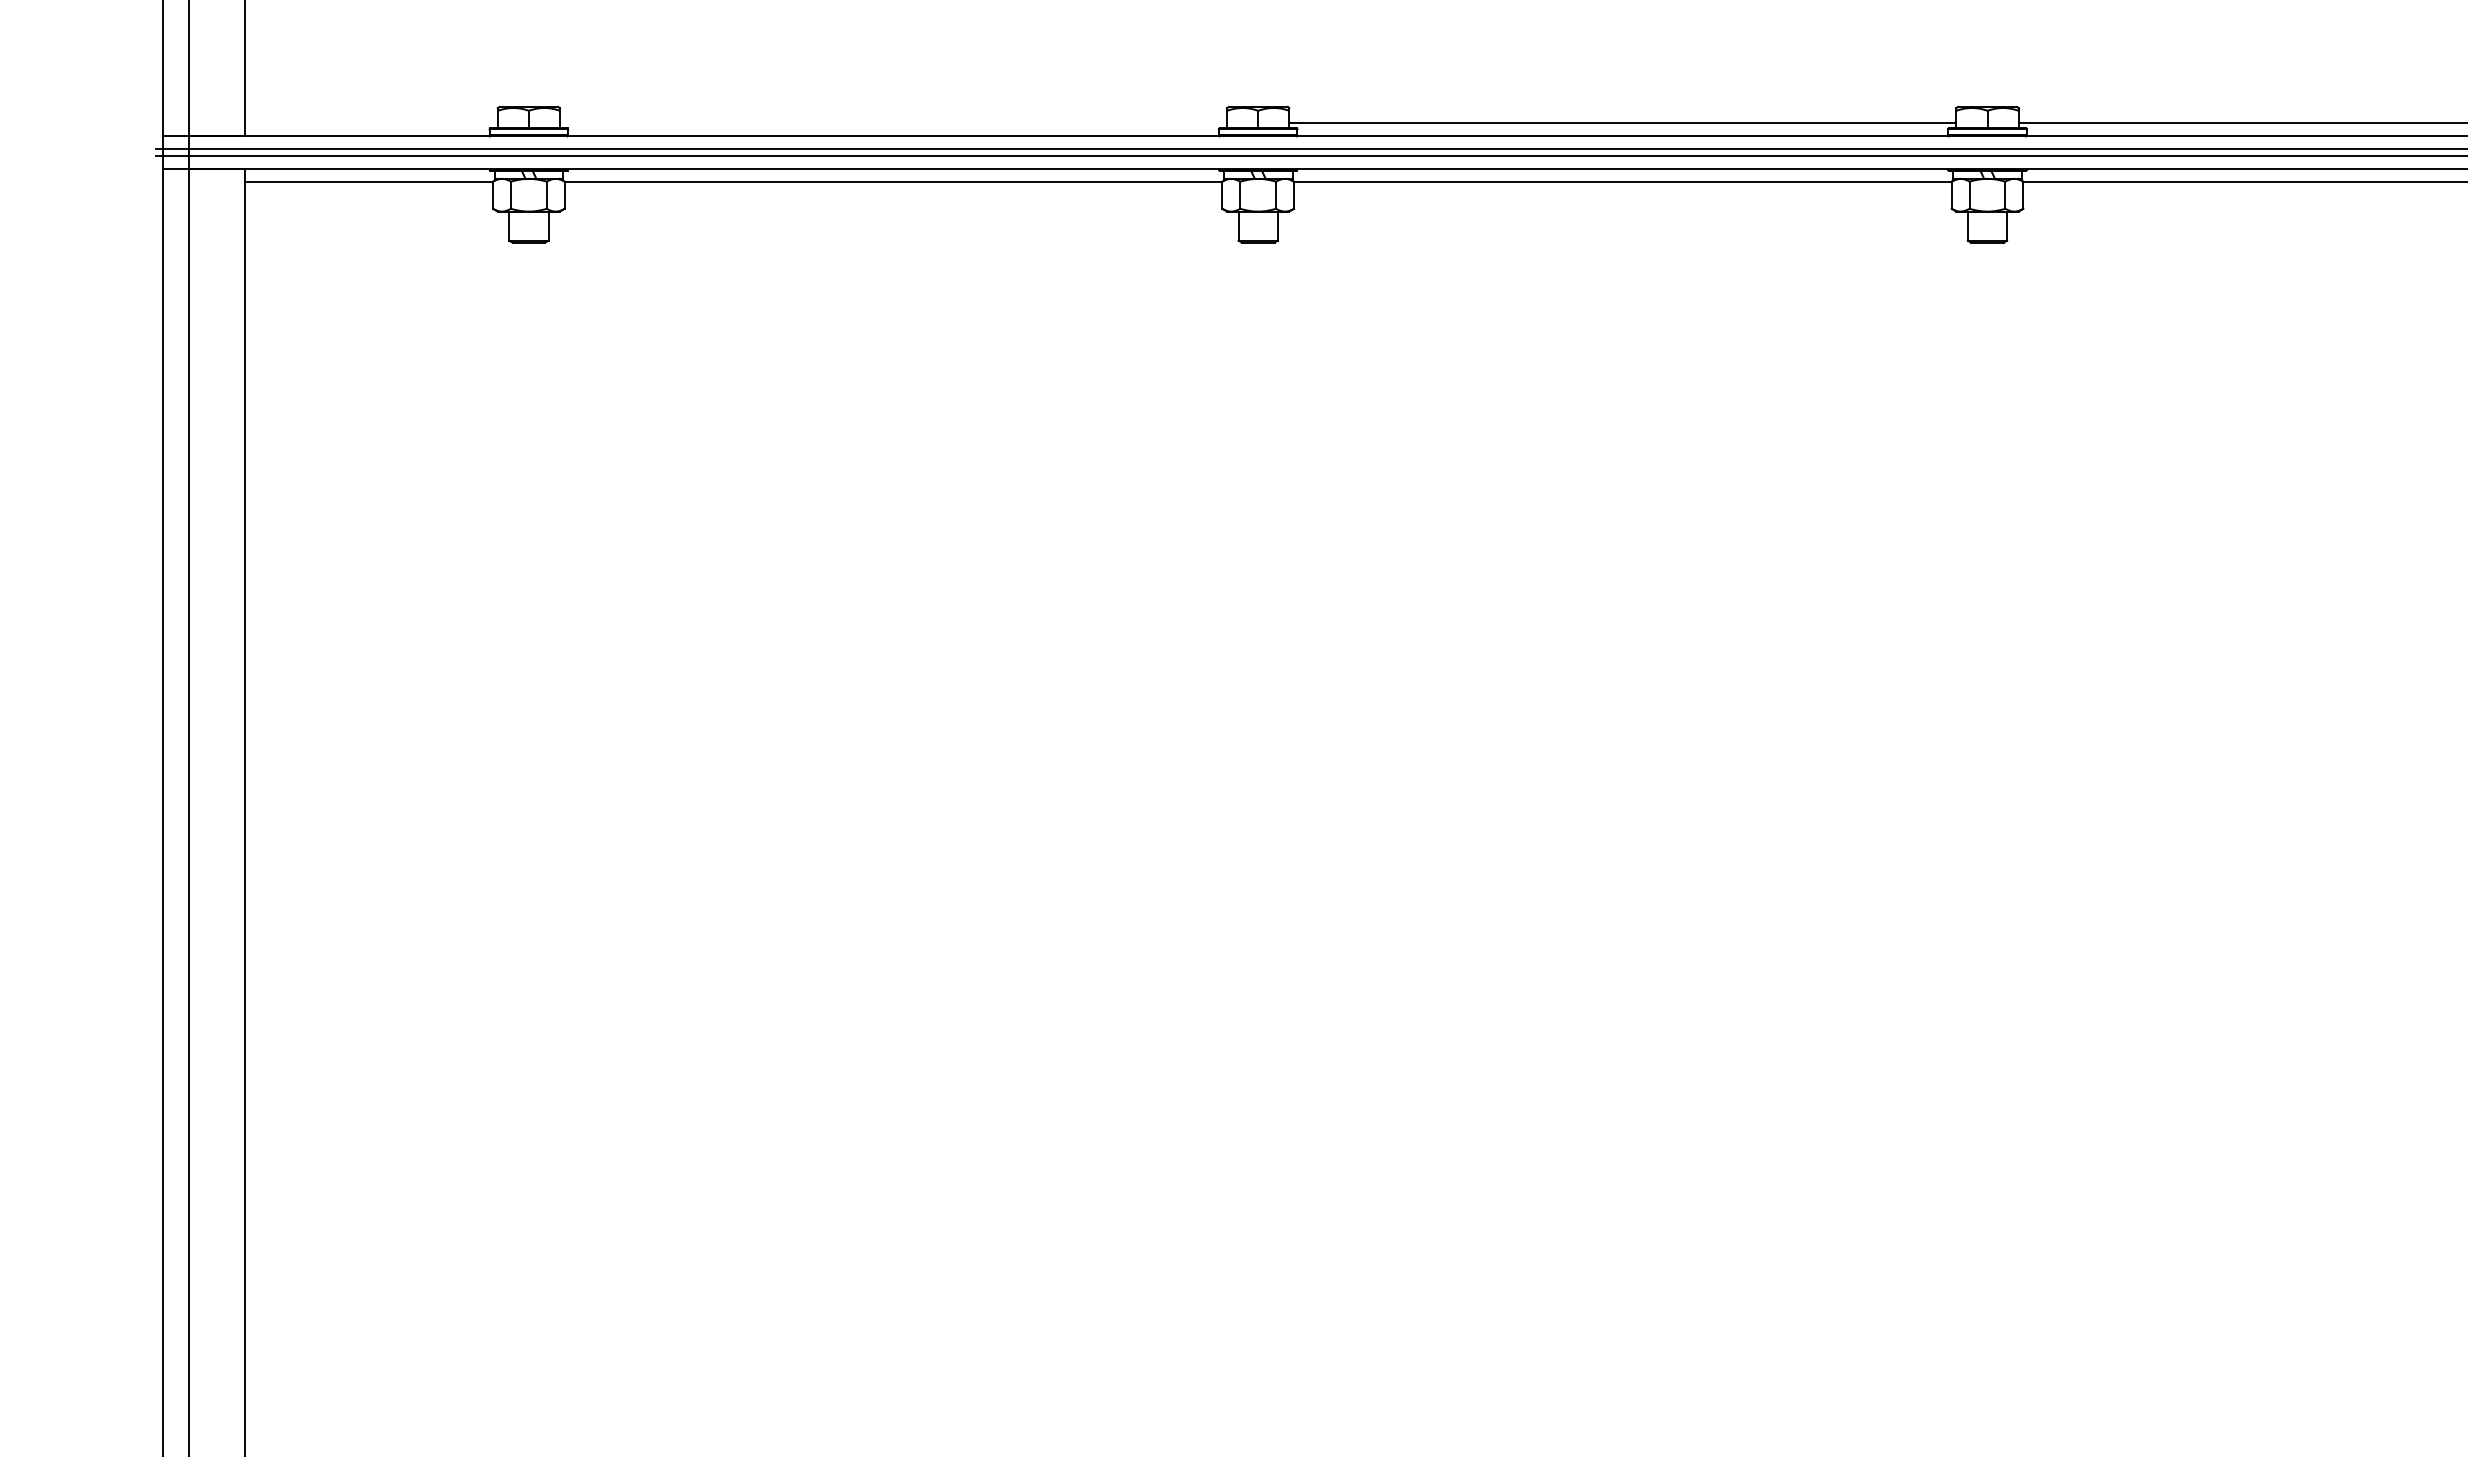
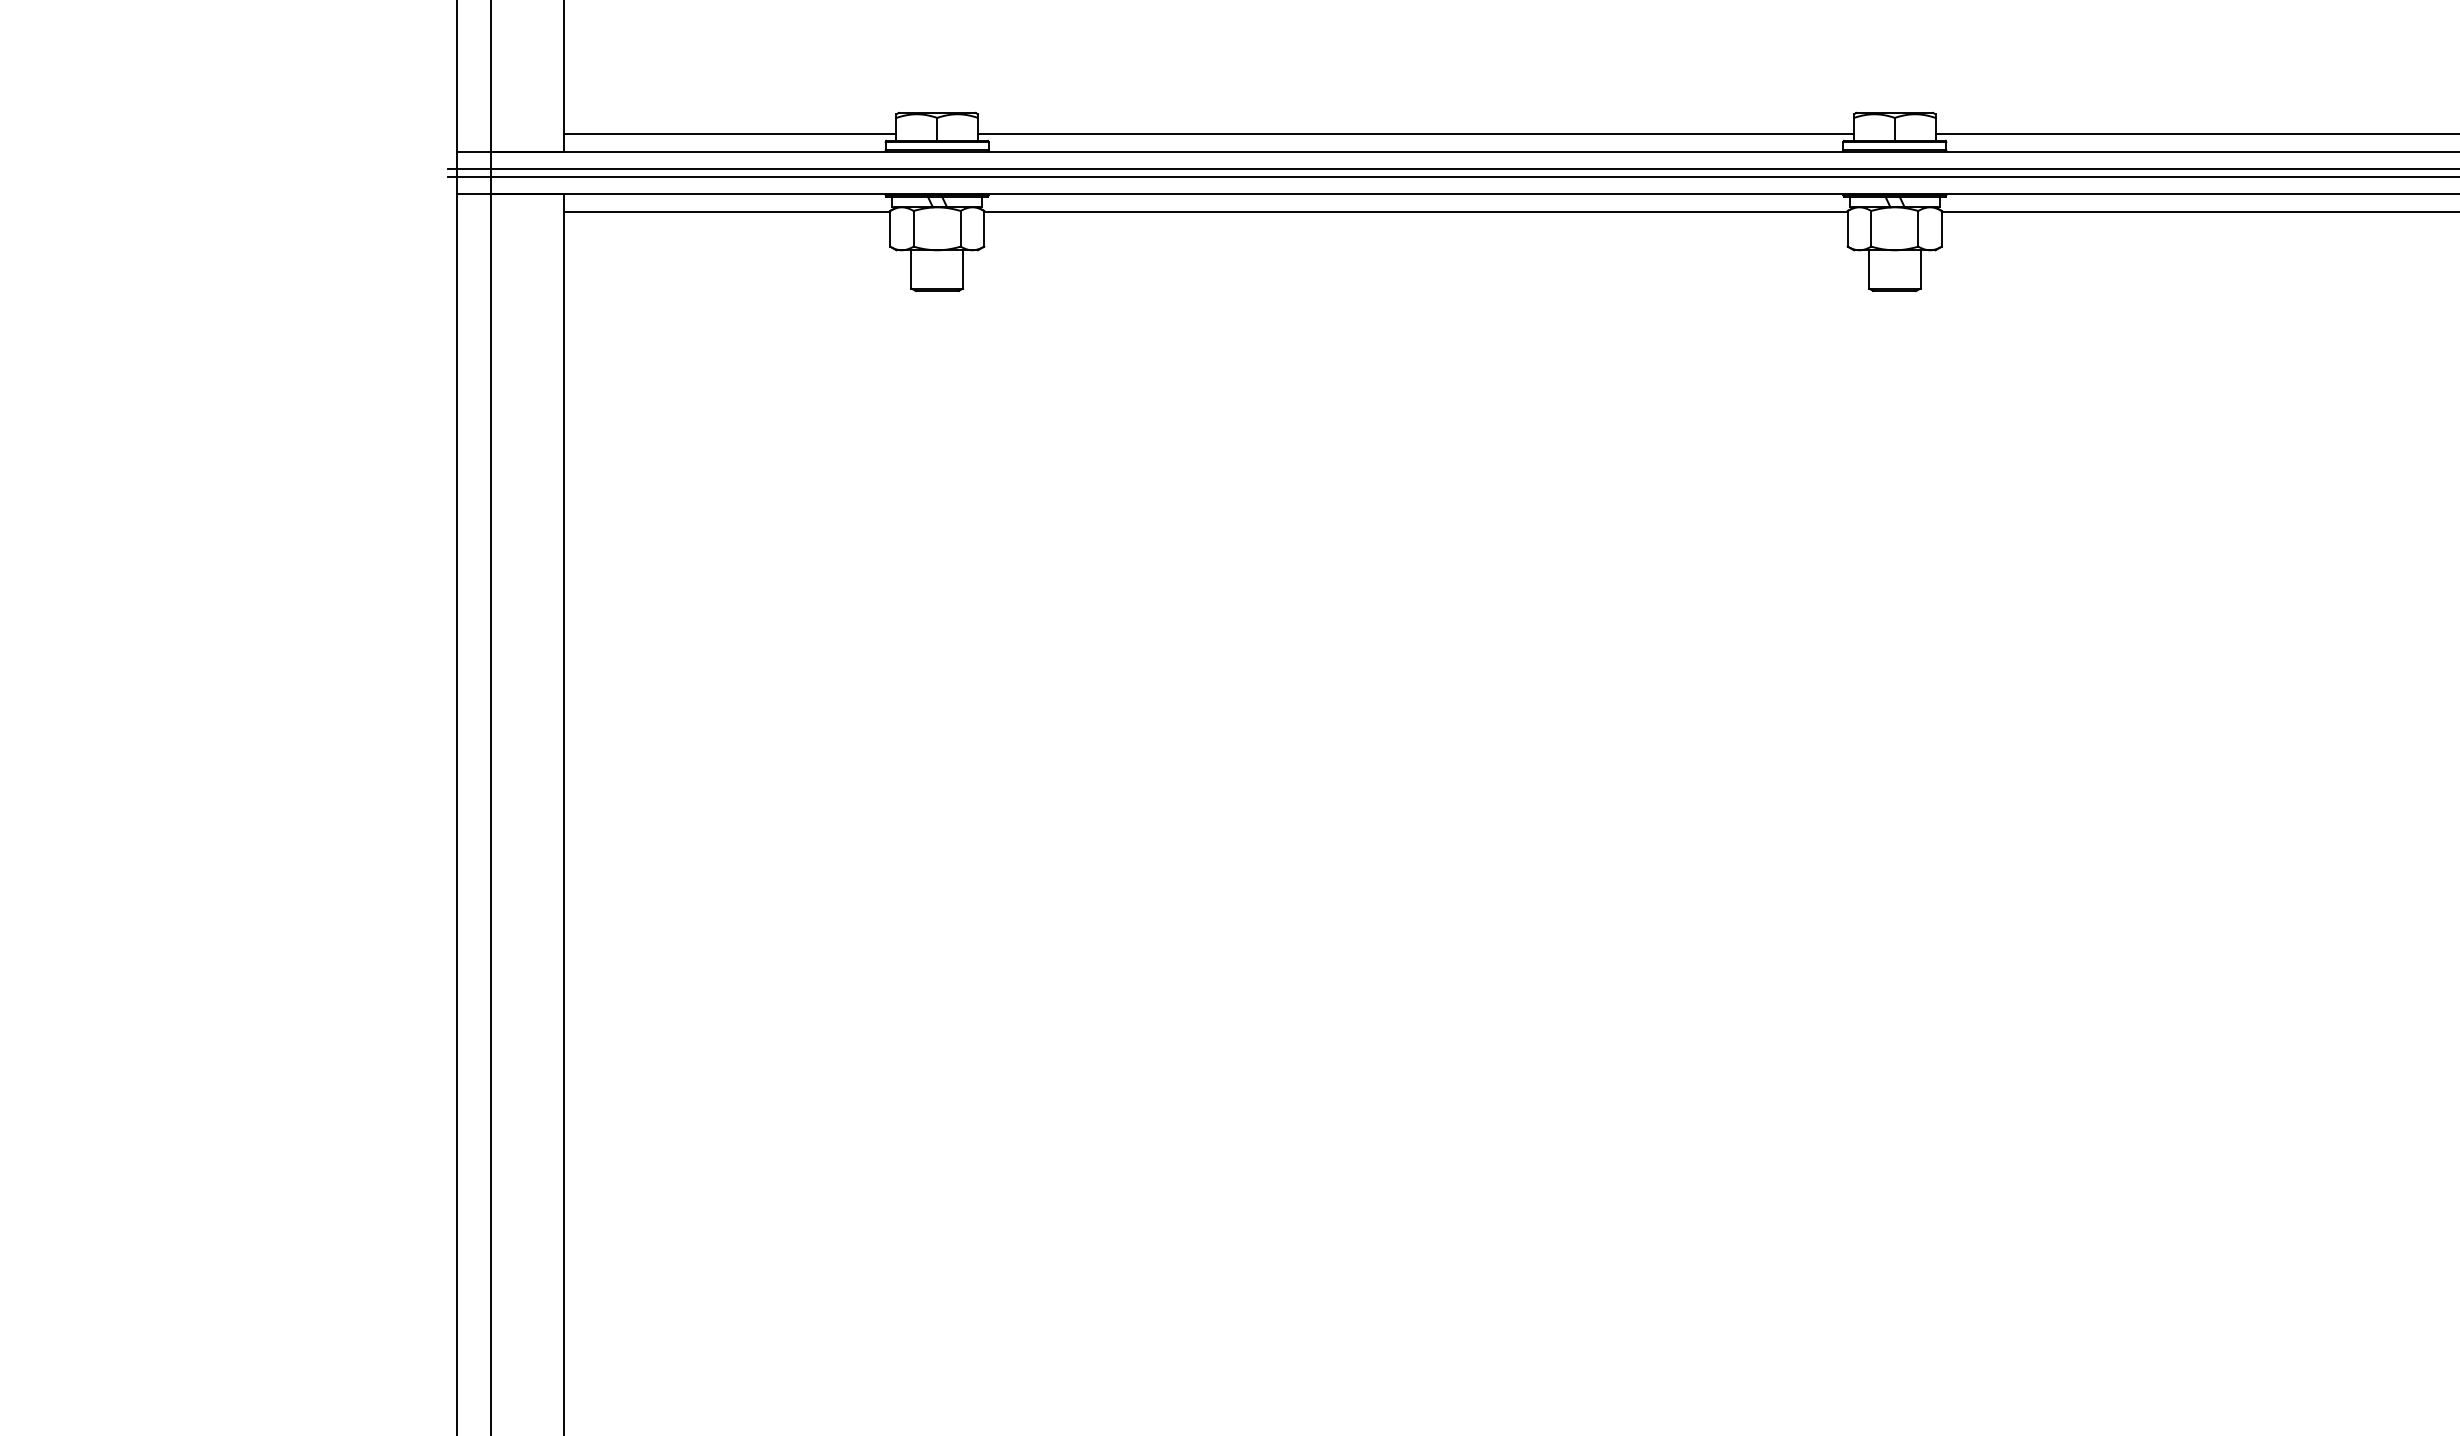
line: (370, 123) -> (729, 134), added
line: (893, 123) -> (1415, 134), added

